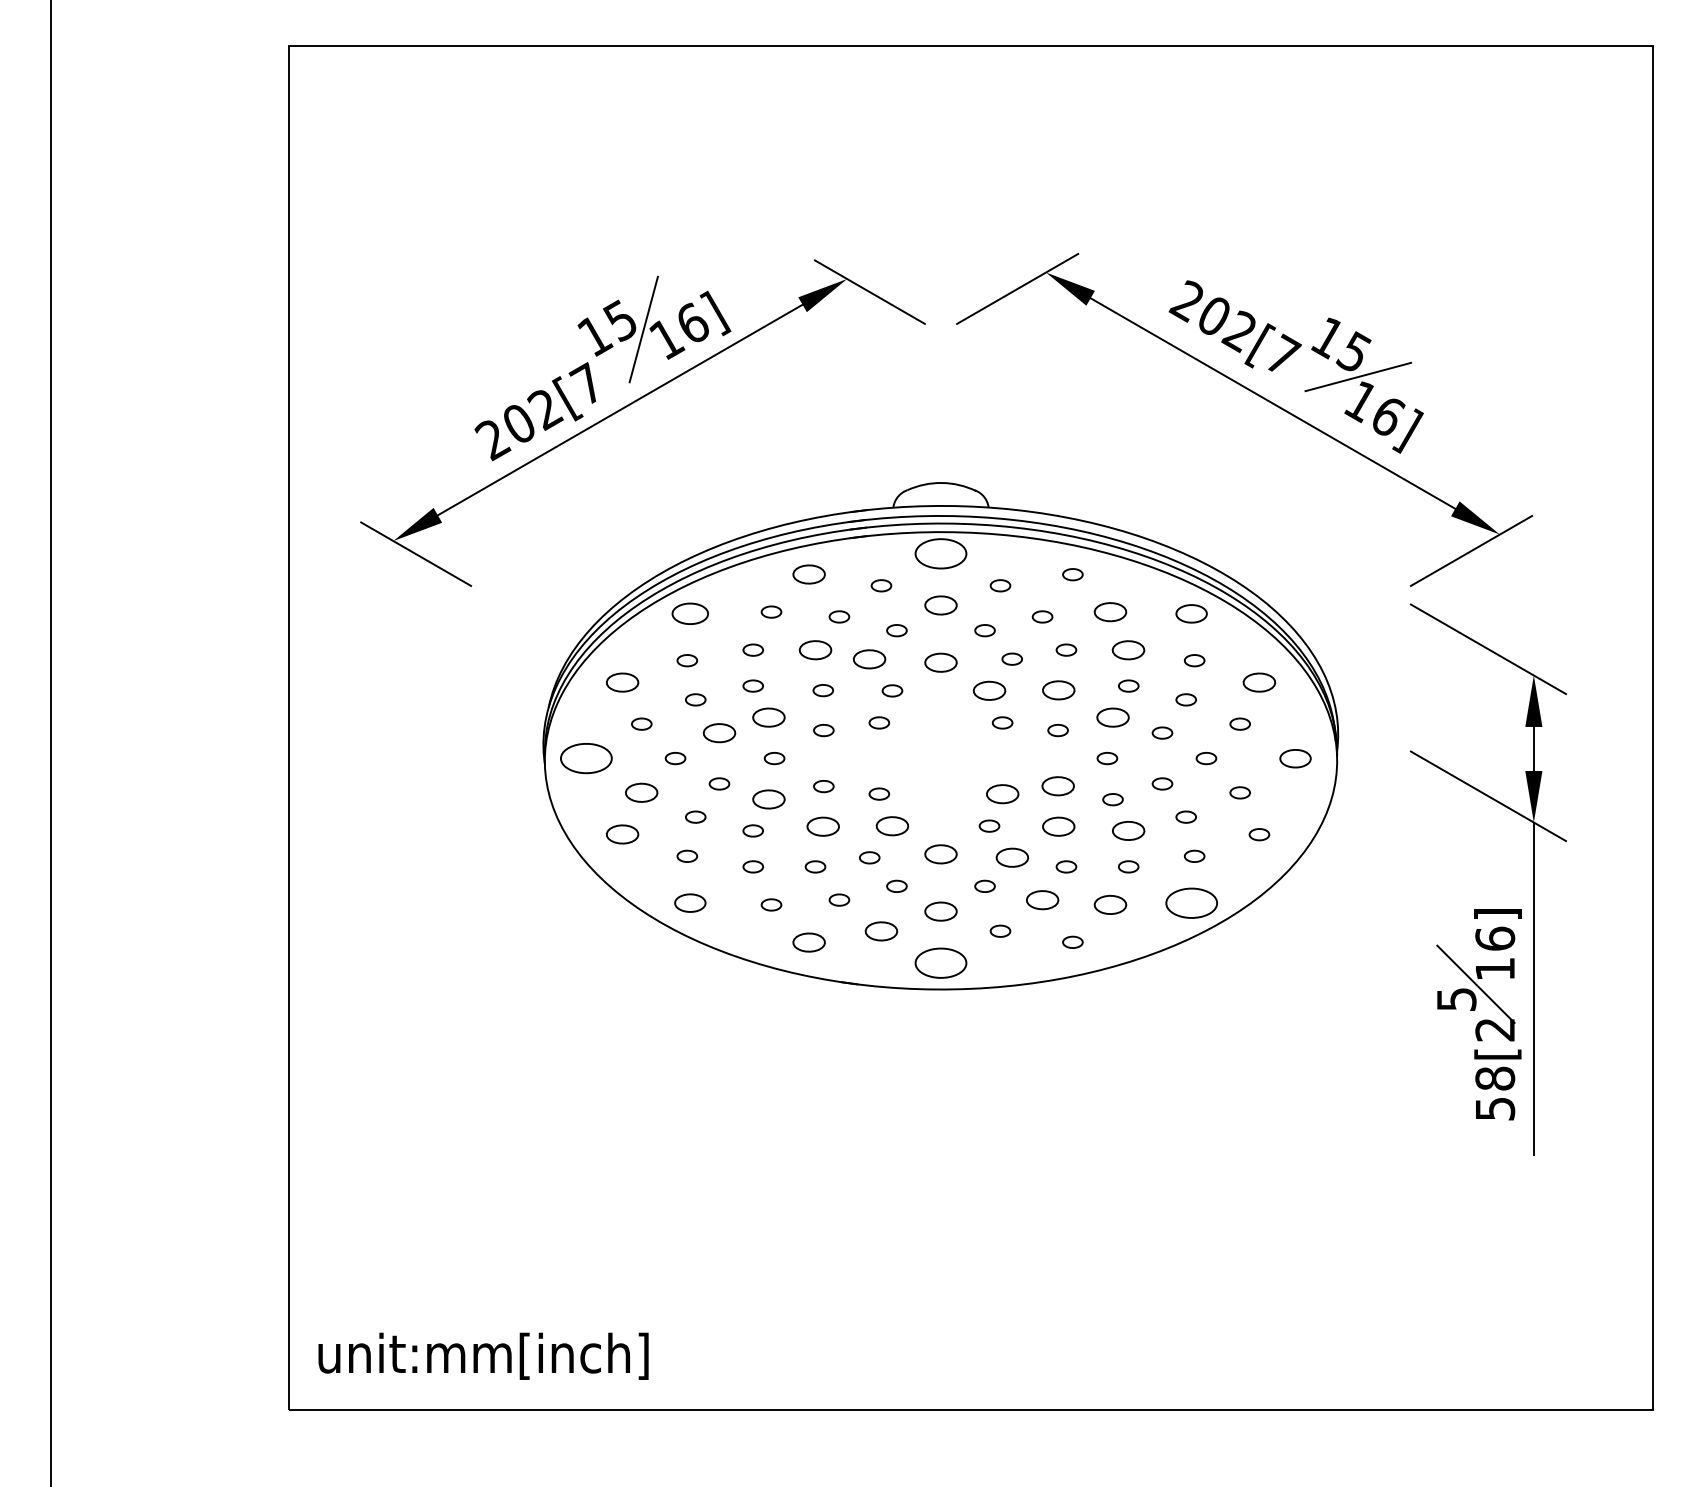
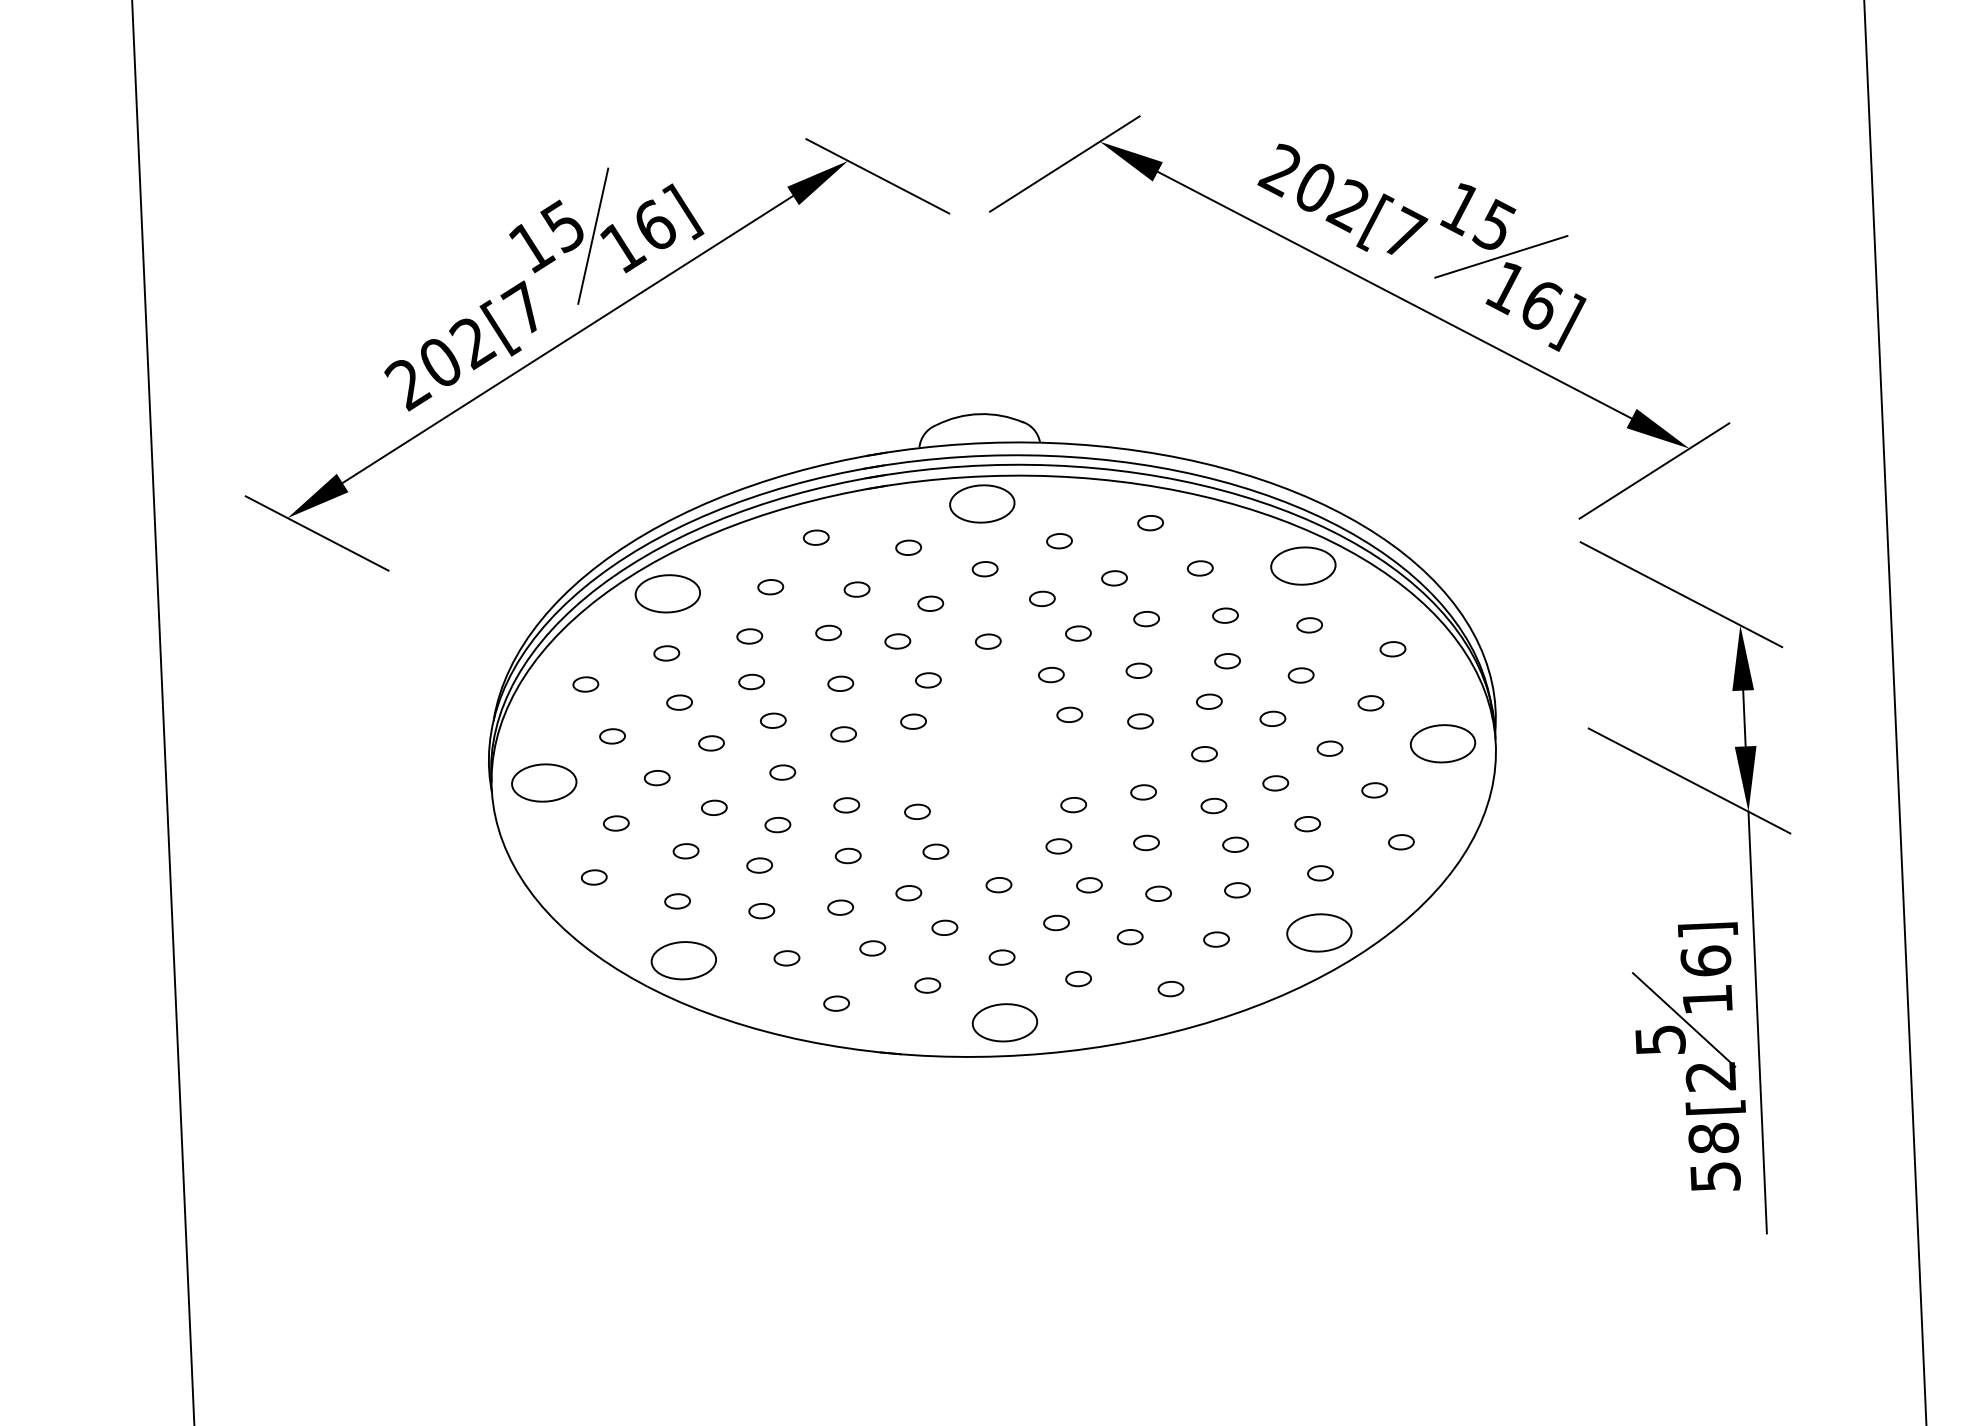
part: (808, 574) -> (815, 537), size x0.62
part: (940, 604) -> (984, 568), size x0.62
part: (1110, 611) -> (1200, 567), size x0.62
part: (690, 613) -> (668, 593), size x1.43
part: (1191, 613) -> (1303, 565), size x1.67
part: (815, 649) -> (828, 632), size x0.62
part: (1128, 649) -> (1225, 614), size x0.62
part: (869, 658) -> (897, 640), size x0.62
part: (940, 661) -> (987, 640), size x0.62
part: (622, 681) -> (585, 683), size x0.62
part: (1259, 681) -> (1393, 648), size x0.62
part: (989, 690) -> (1051, 674), size x0.62
part: (1058, 690) -> (1138, 670), size x0.62
part: (768, 716) -> (772, 719), size x0.62
part: (1112, 716) -> (1208, 700), size x0.62
part: (719, 732) -> (711, 742), size x0.62
part: (1295, 758) -> (1442, 743), size x1.67
part: (1057, 786) -> (1142, 792), size x0.62
part: (641, 792) -> (615, 823), size x0.62
part: (1002, 793) -> (1073, 804), size x0.62
part: (768, 799) -> (777, 824), size x0.62
part: (823, 825) -> (848, 854), size x0.62
part: (892, 825) -> (935, 850), size x0.62
part: (1058, 825) -> (1146, 841), size x0.62
part: (1128, 830) -> (1235, 844), size x0.62
part: (622, 834) -> (594, 877), size x0.62
part: (940, 854) -> (998, 885), size x0.62
part: (1011, 857) -> (1088, 884), size x0.62
part: (1042, 899) -> (1130, 936), size x0.62
part: (690, 902) -> (684, 959), size x1.67
part: (1110, 904) -> (1216, 939), size x0.62
part: (940, 911) -> (1001, 957), size x0.62
part: (881, 930) -> (927, 984), size x0.62
part: (808, 941) -> (835, 1002), size x0.62

